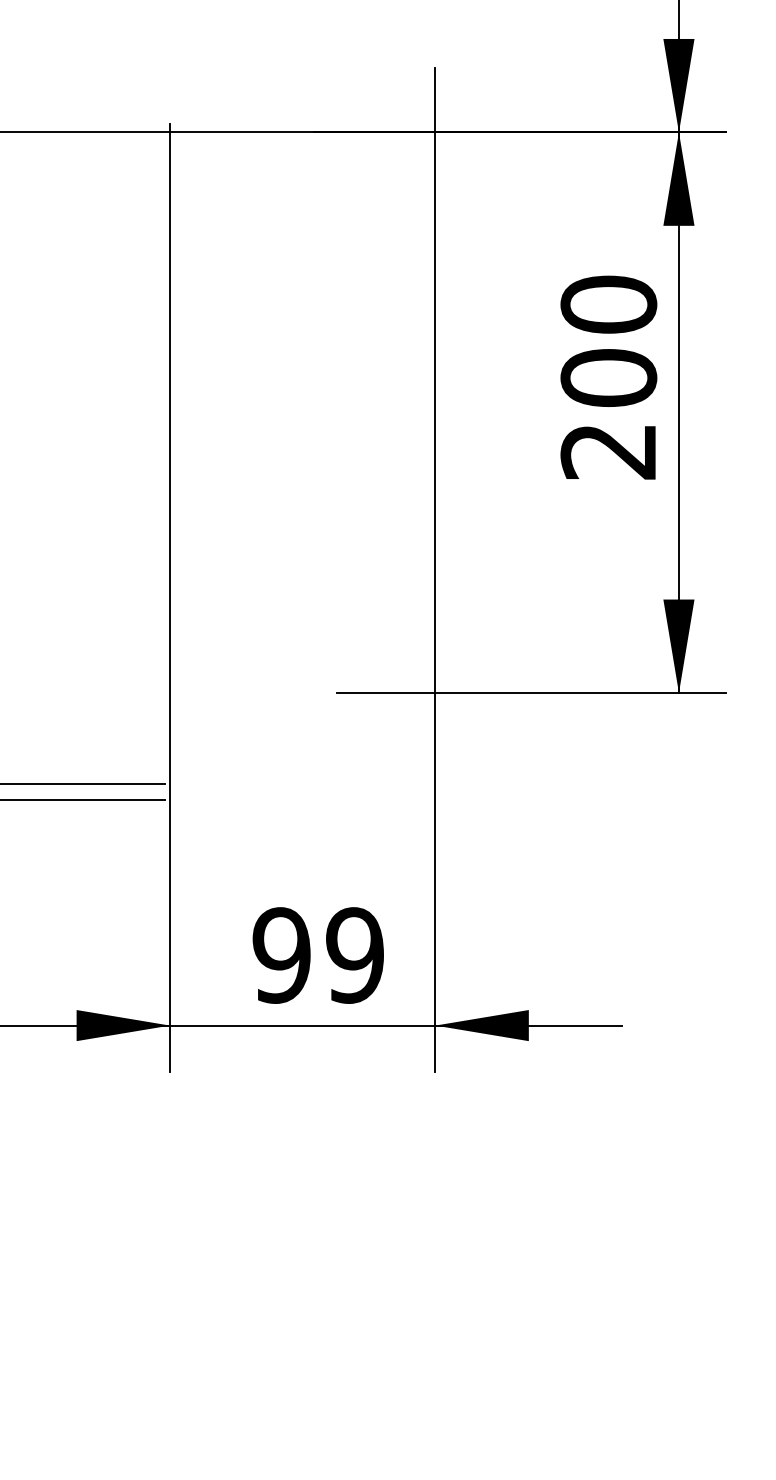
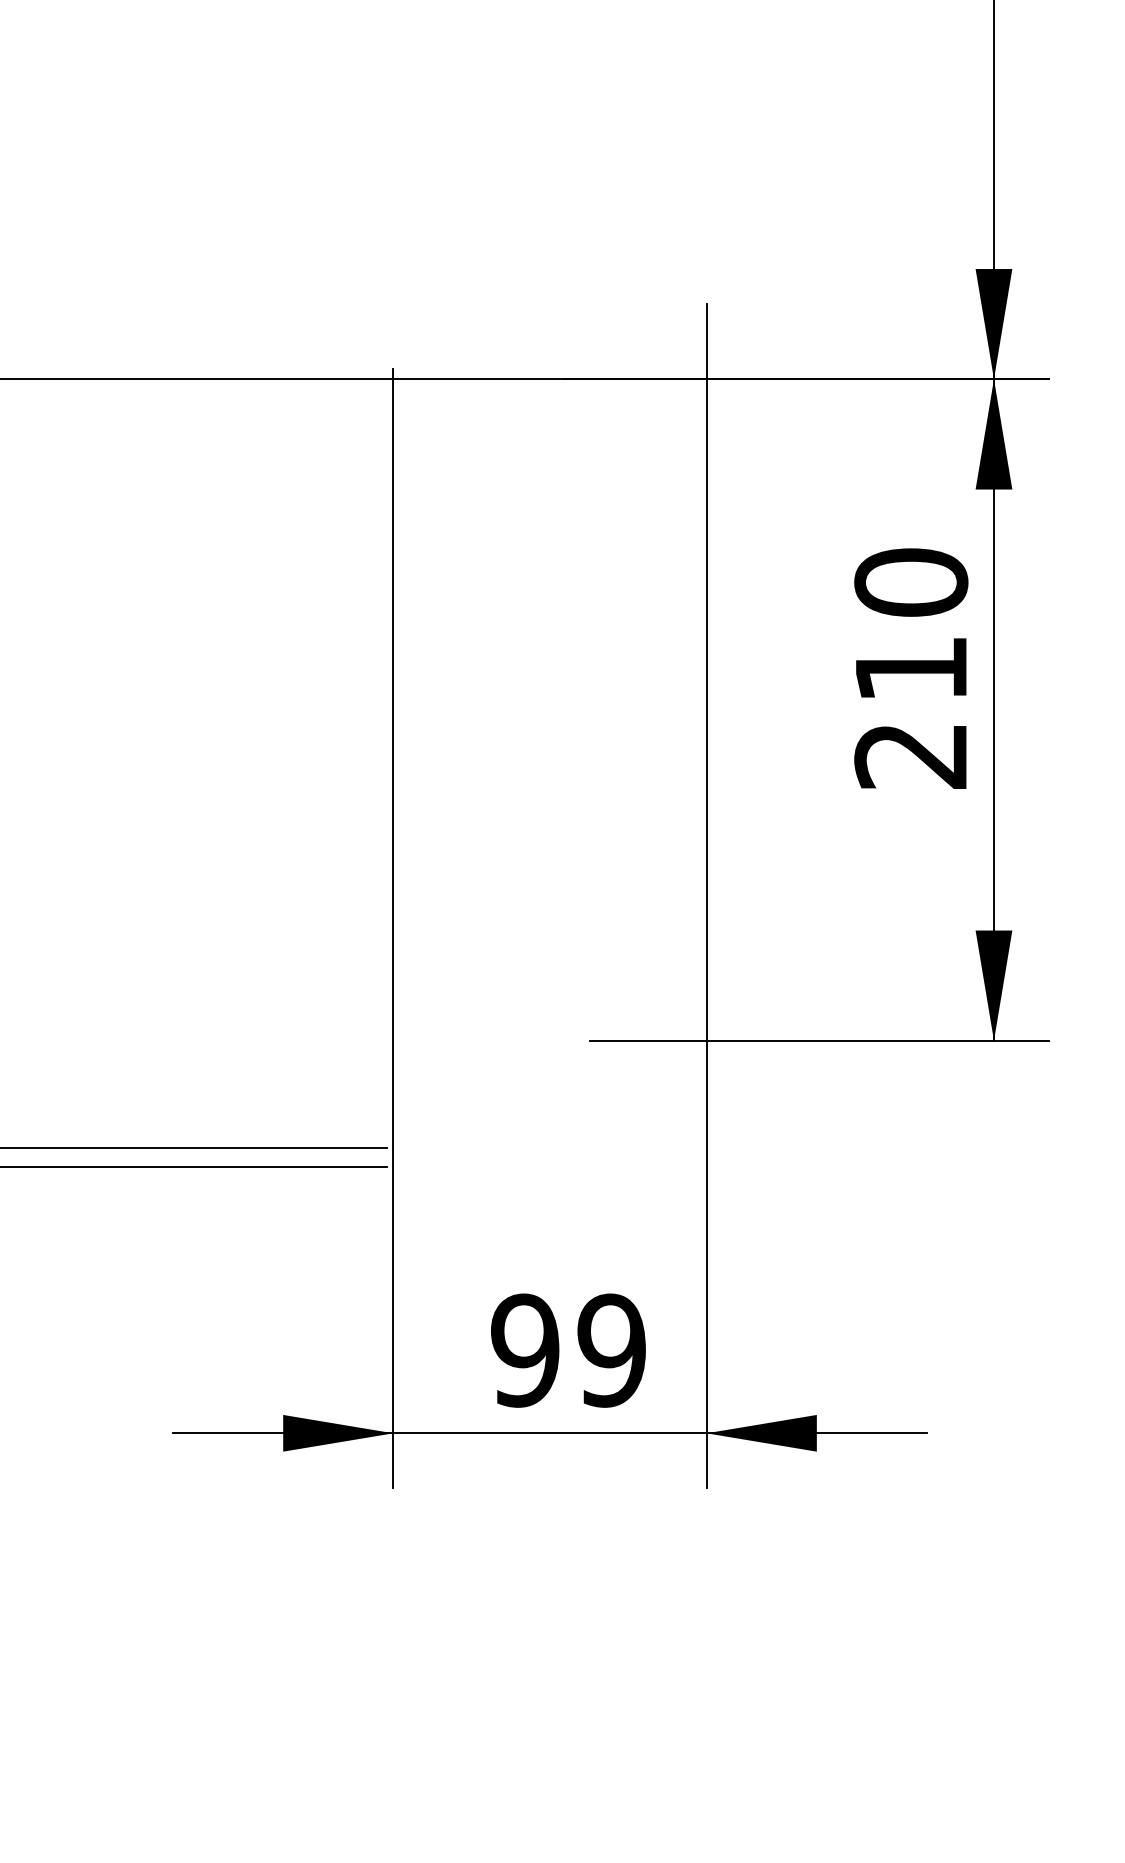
text: (609, 378) -> (911, 669), 200 -> 210

